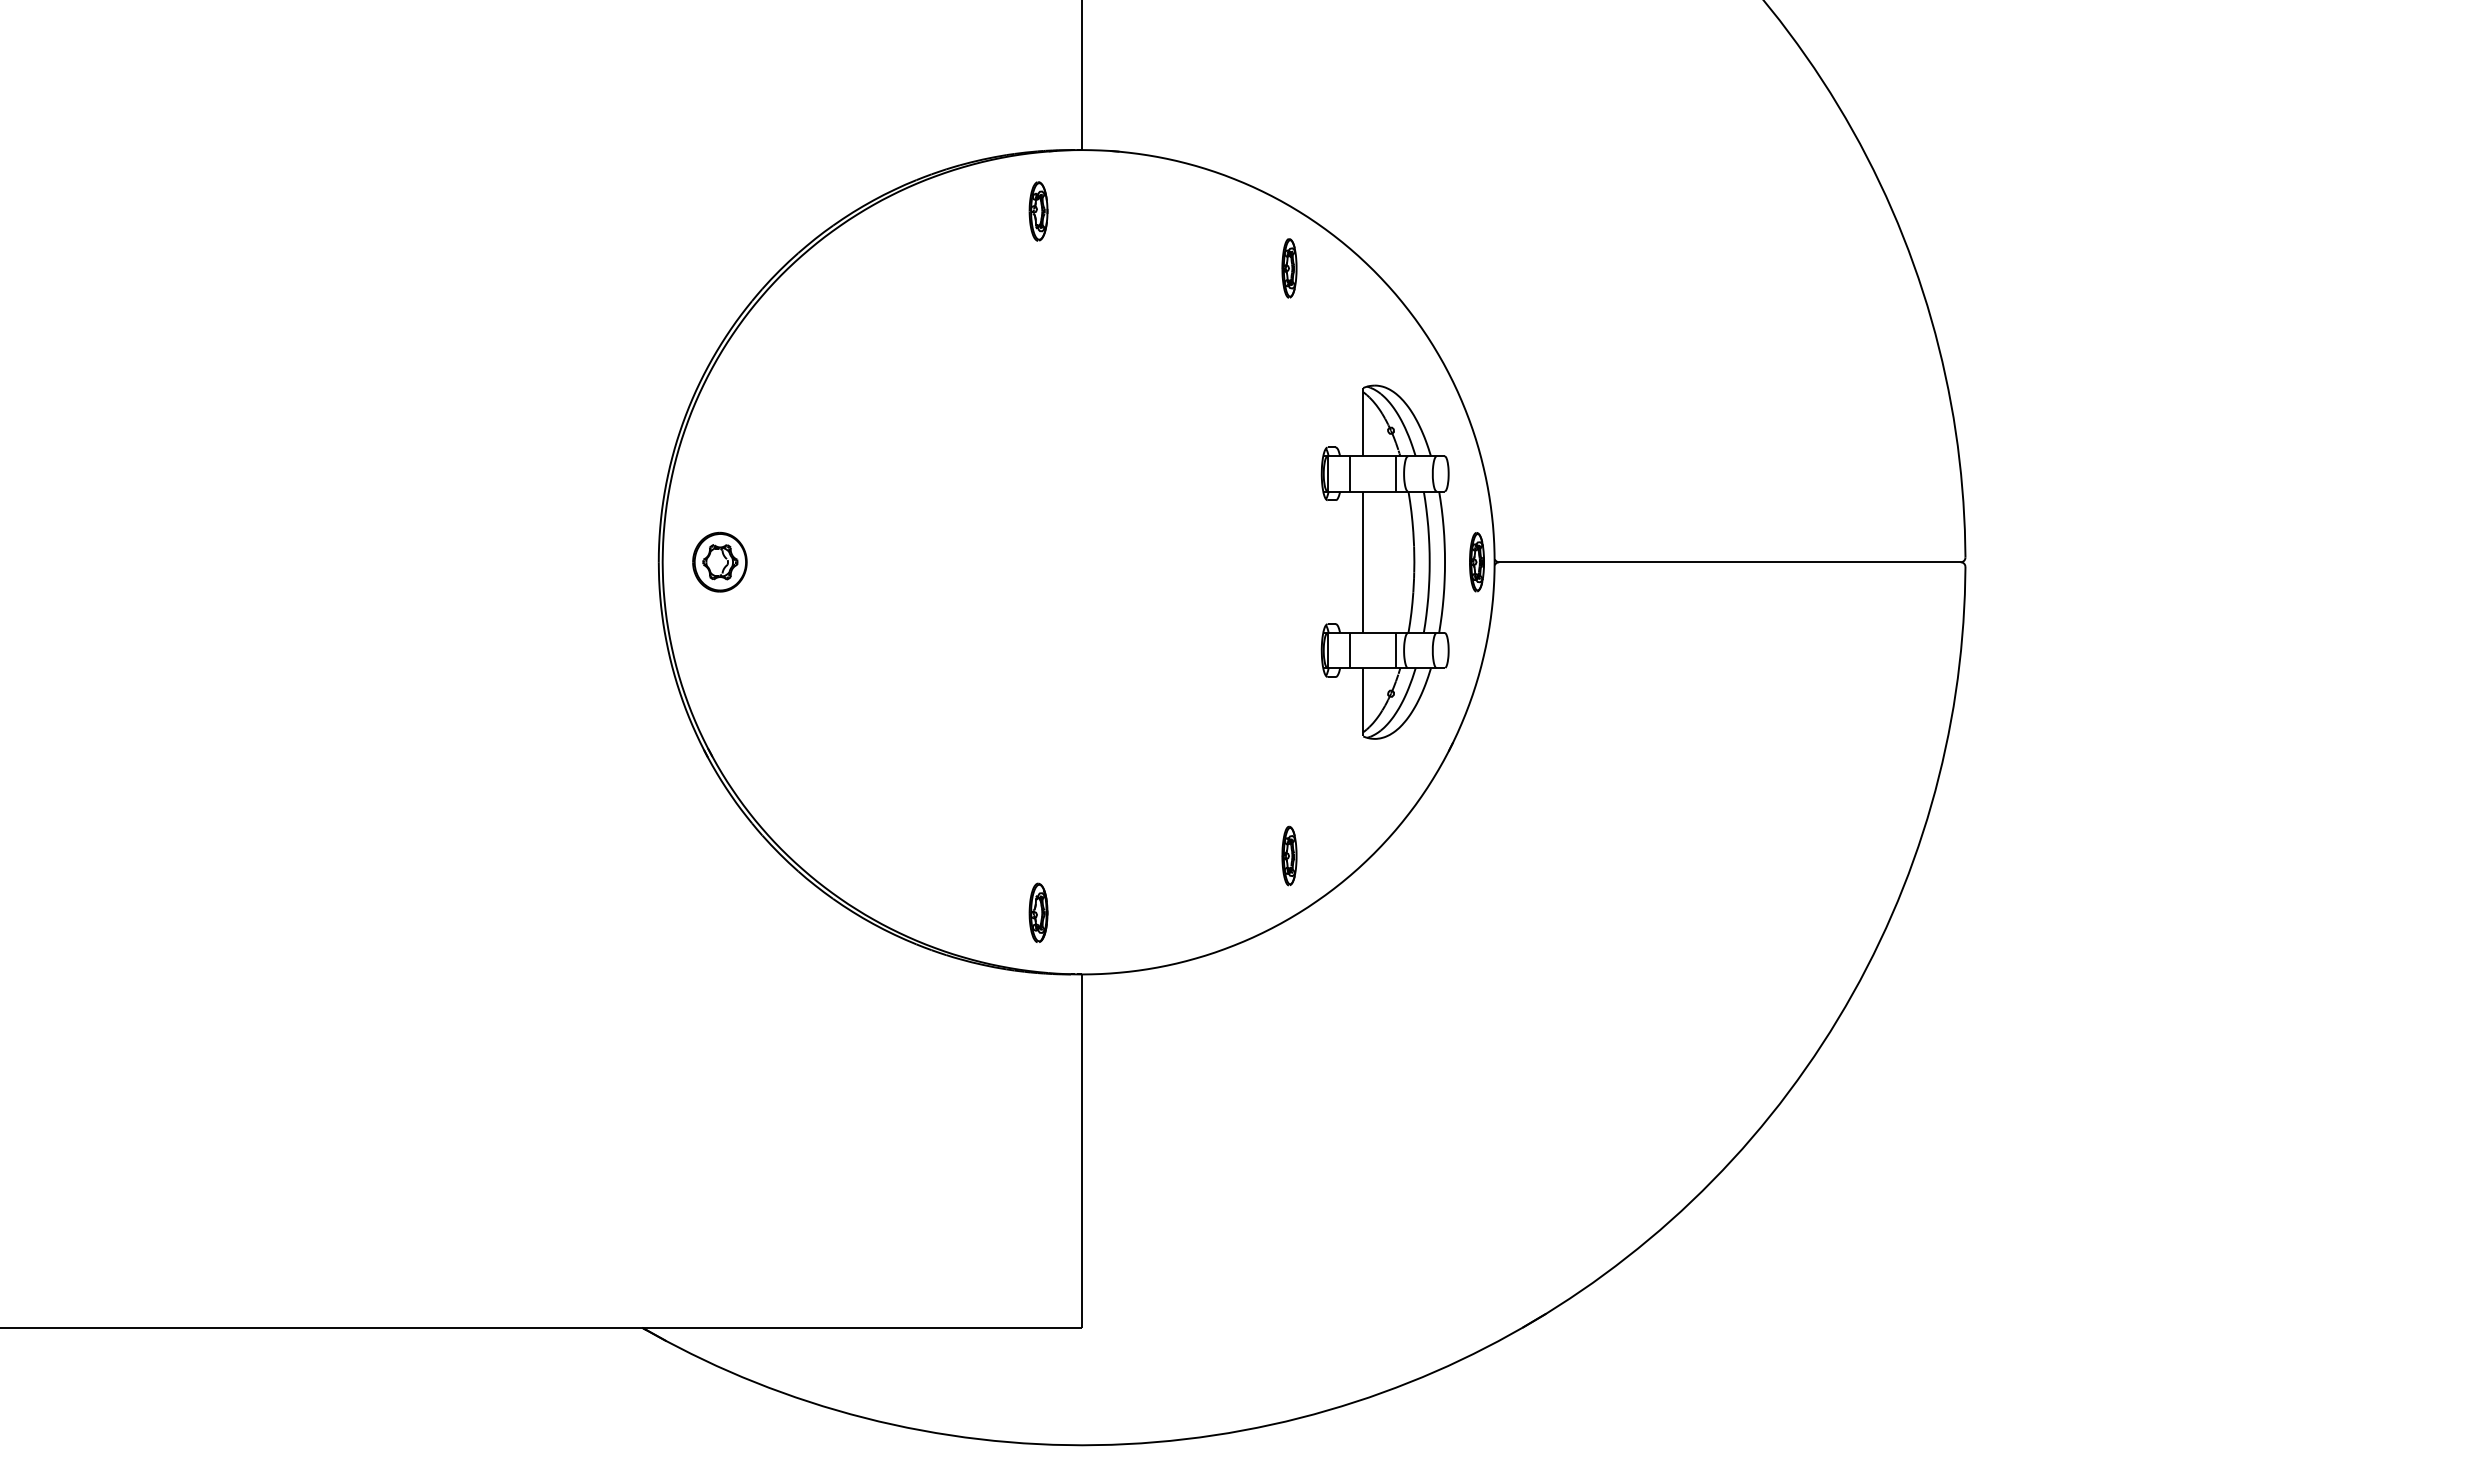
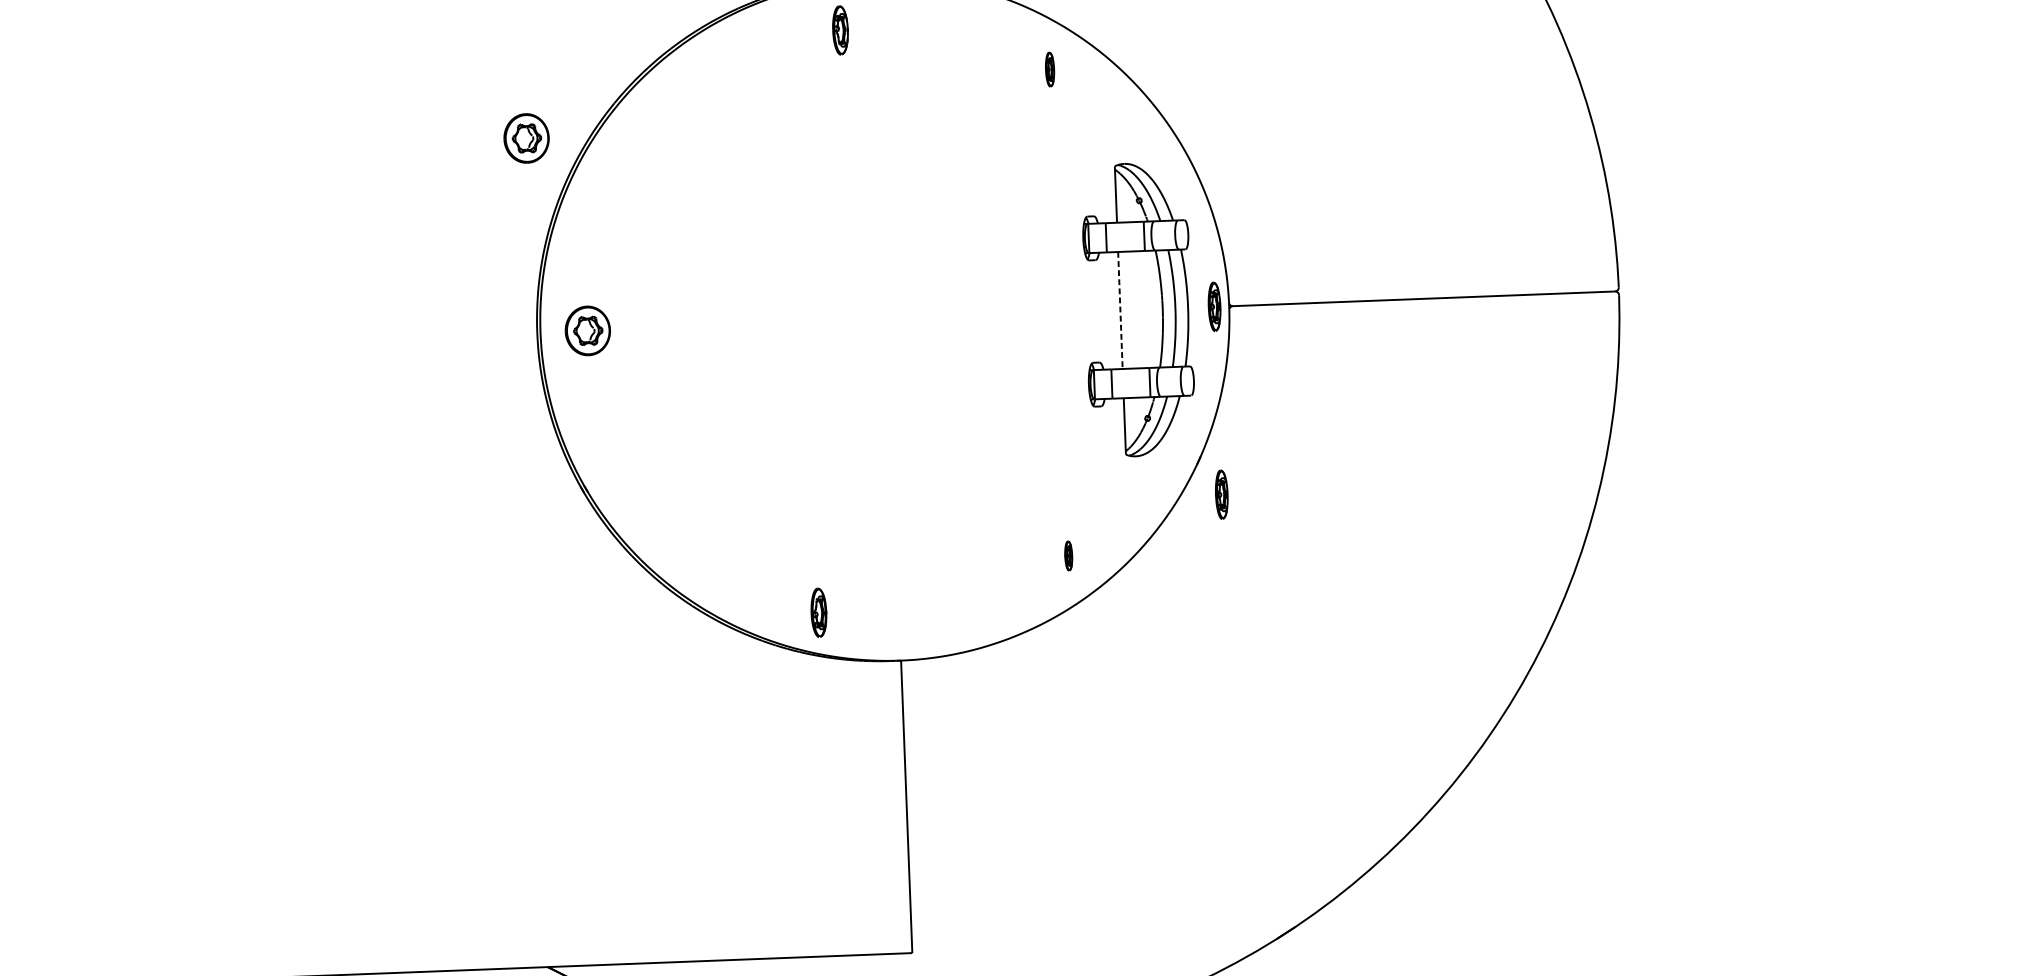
part: (1289, 268) -> (1050, 69), size x0.7
part: (654, 326) -> (526, 137), added
line: (1363, 562) -> (1120, 310), solid -> dashed
part: (1476, 789) -> (1221, 495), added
part: (1289, 855) -> (1068, 555), size x0.6
part: (1038, 912) -> (818, 612), moved

